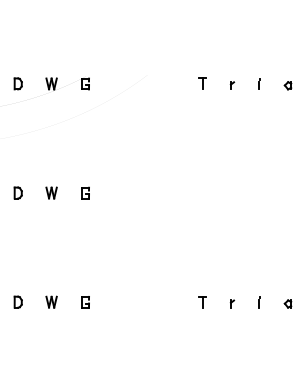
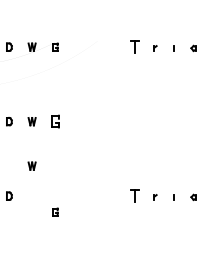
part: (203, 82) -> (135, 46), size x1.6
part: (85, 192) -> (55, 121), size x1.6
part: (50, 301) -> (31, 165), moved
part: (85, 301) -> (55, 211), moved
part: (203, 301) -> (135, 195), size x1.6

